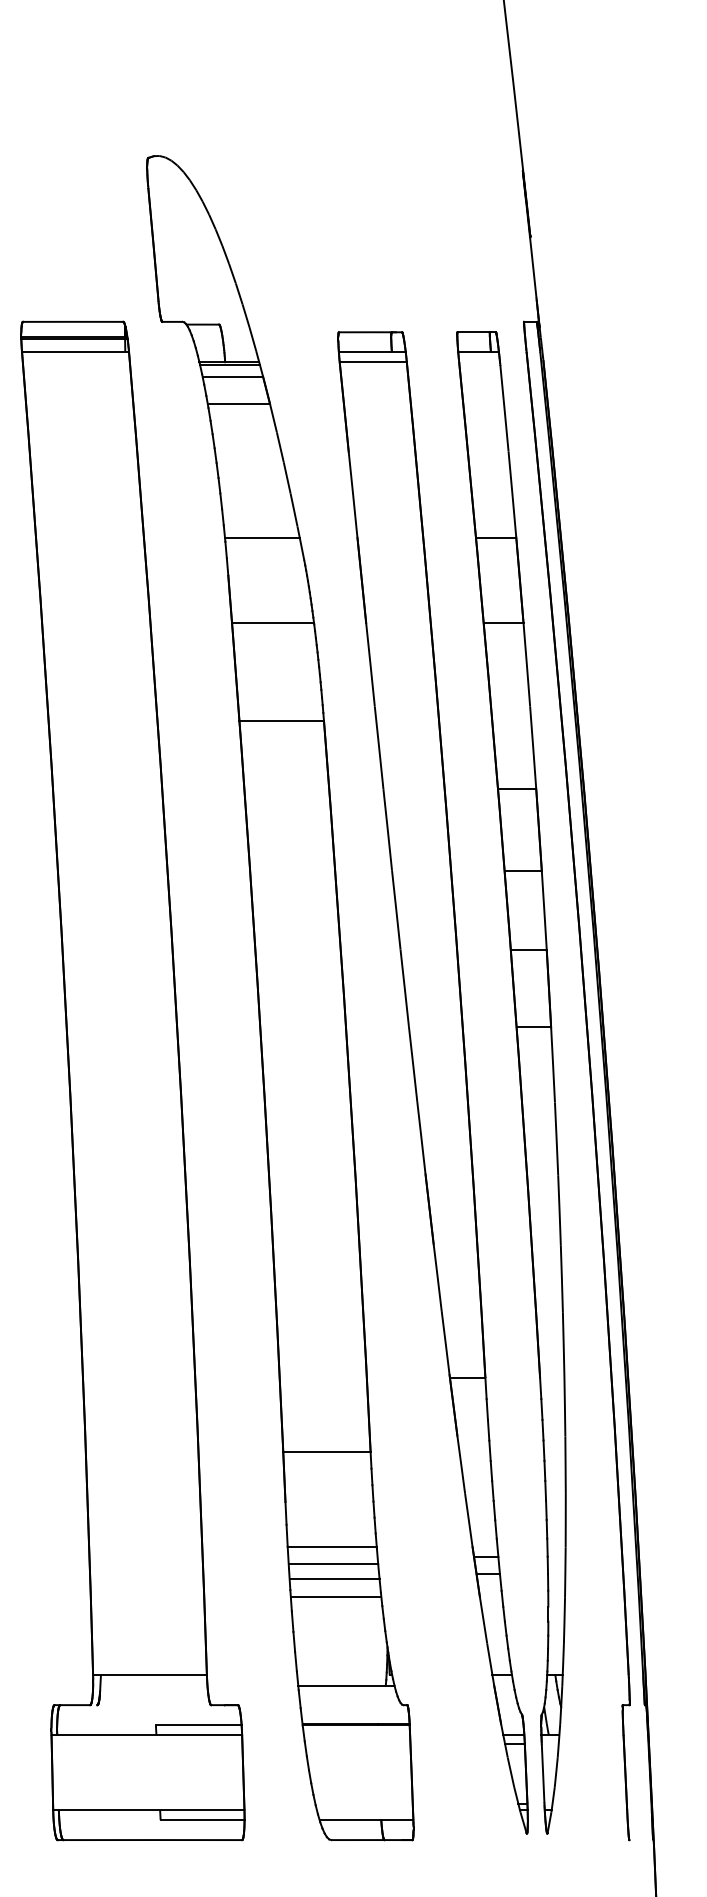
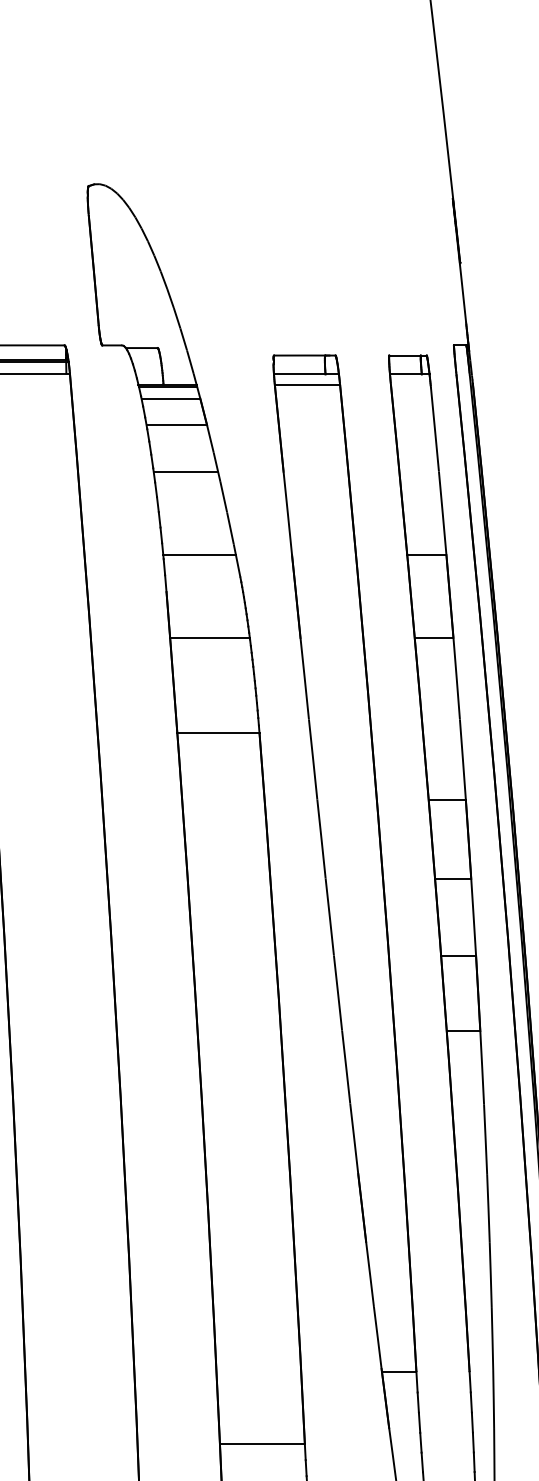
line: (248, 451) -> (186, 471), added

